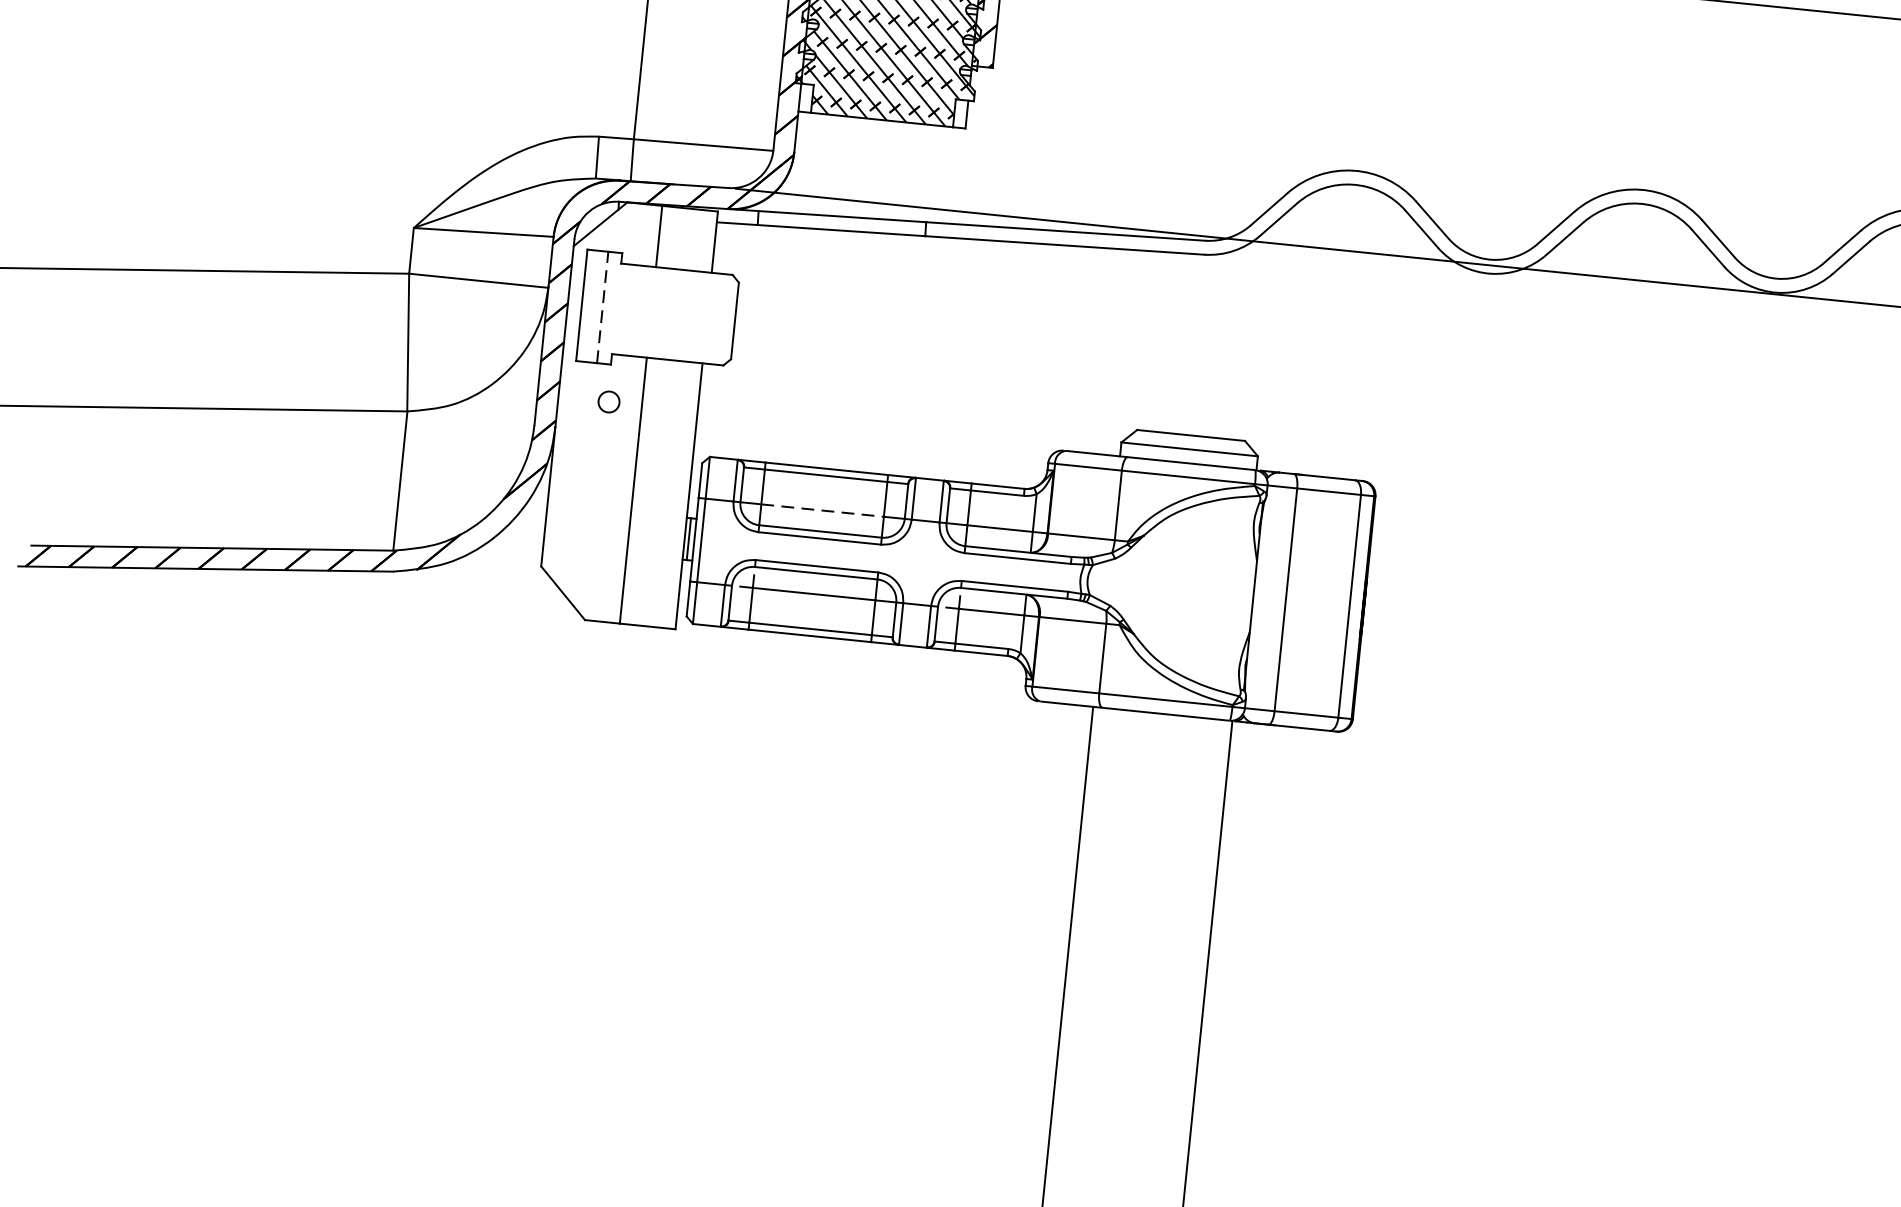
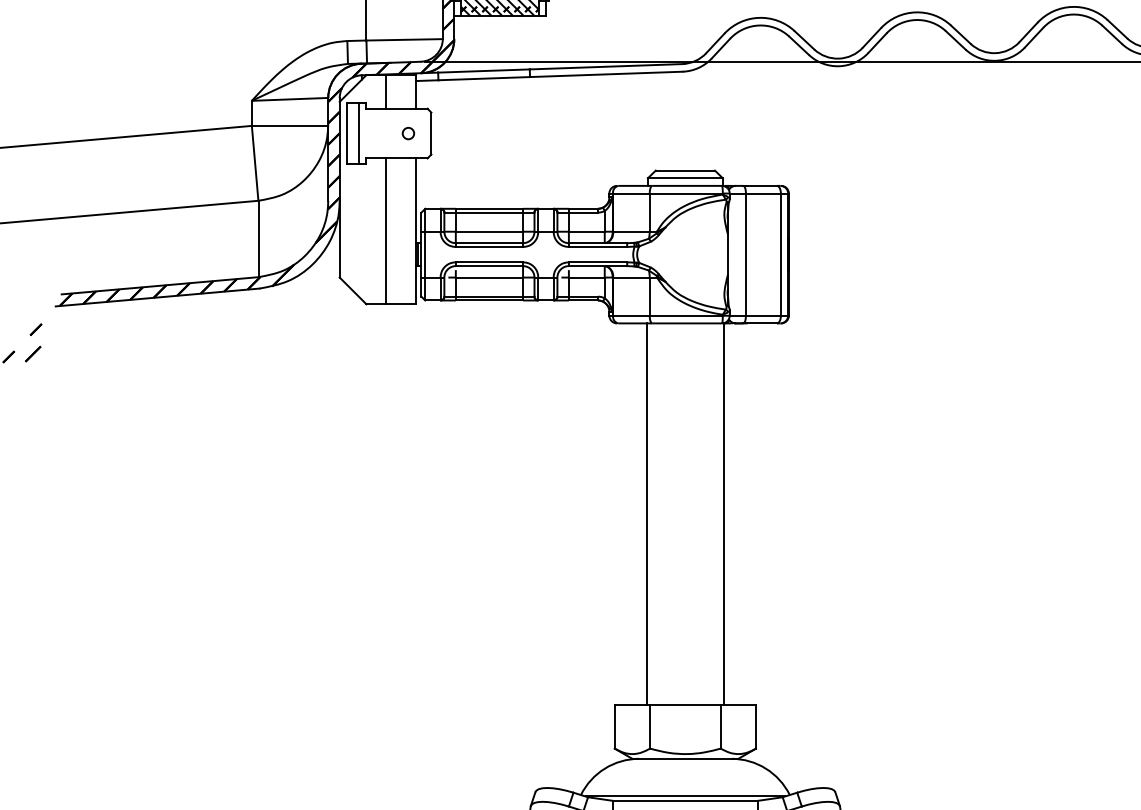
line: (602, 307) -> (358, 133), dashed -> solid
circle: (609, 401) -> (408, 133), moved
line: (822, 510) -> (489, 231), dashed -> solid

